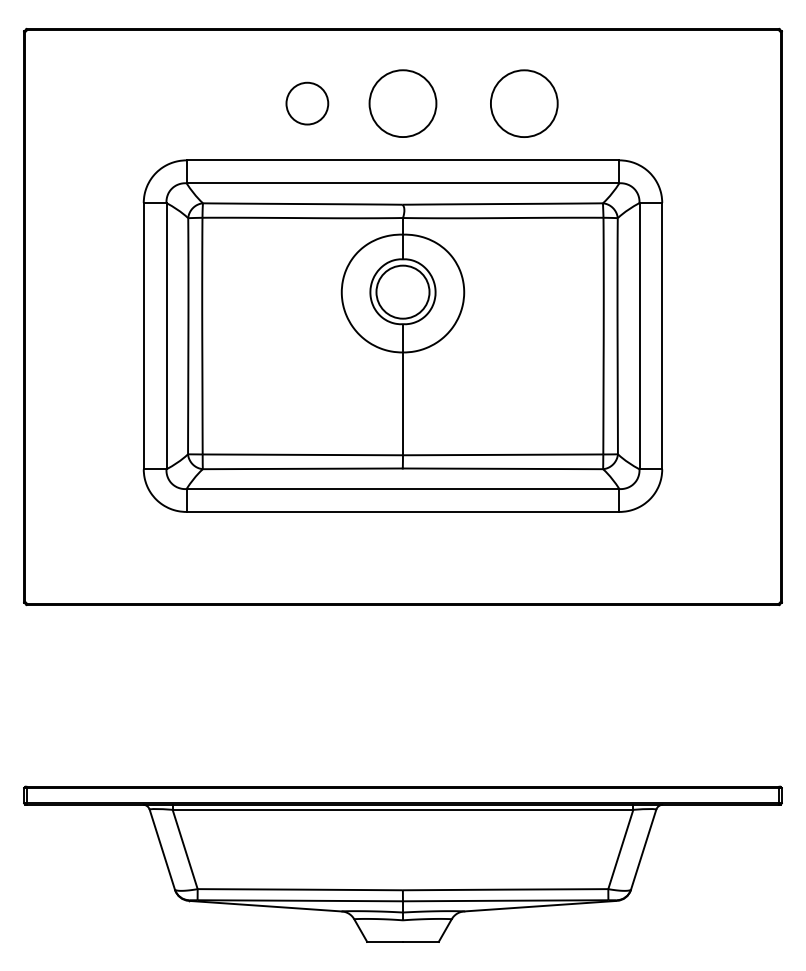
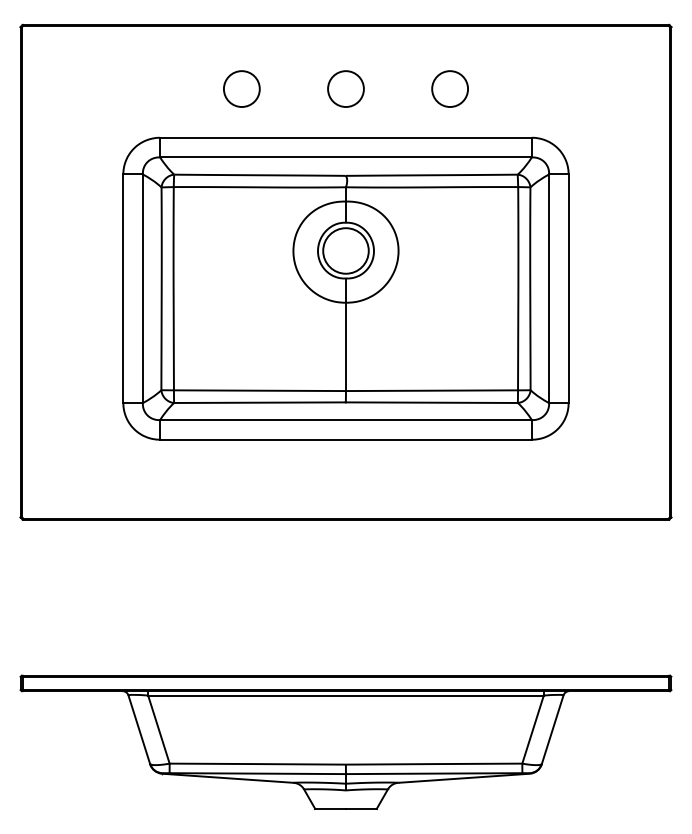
circle: (306, 102) -> (241, 88), moved
circle: (523, 102) -> (449, 88), size x0.62
circle: (402, 104) -> (345, 89), size x0.62

